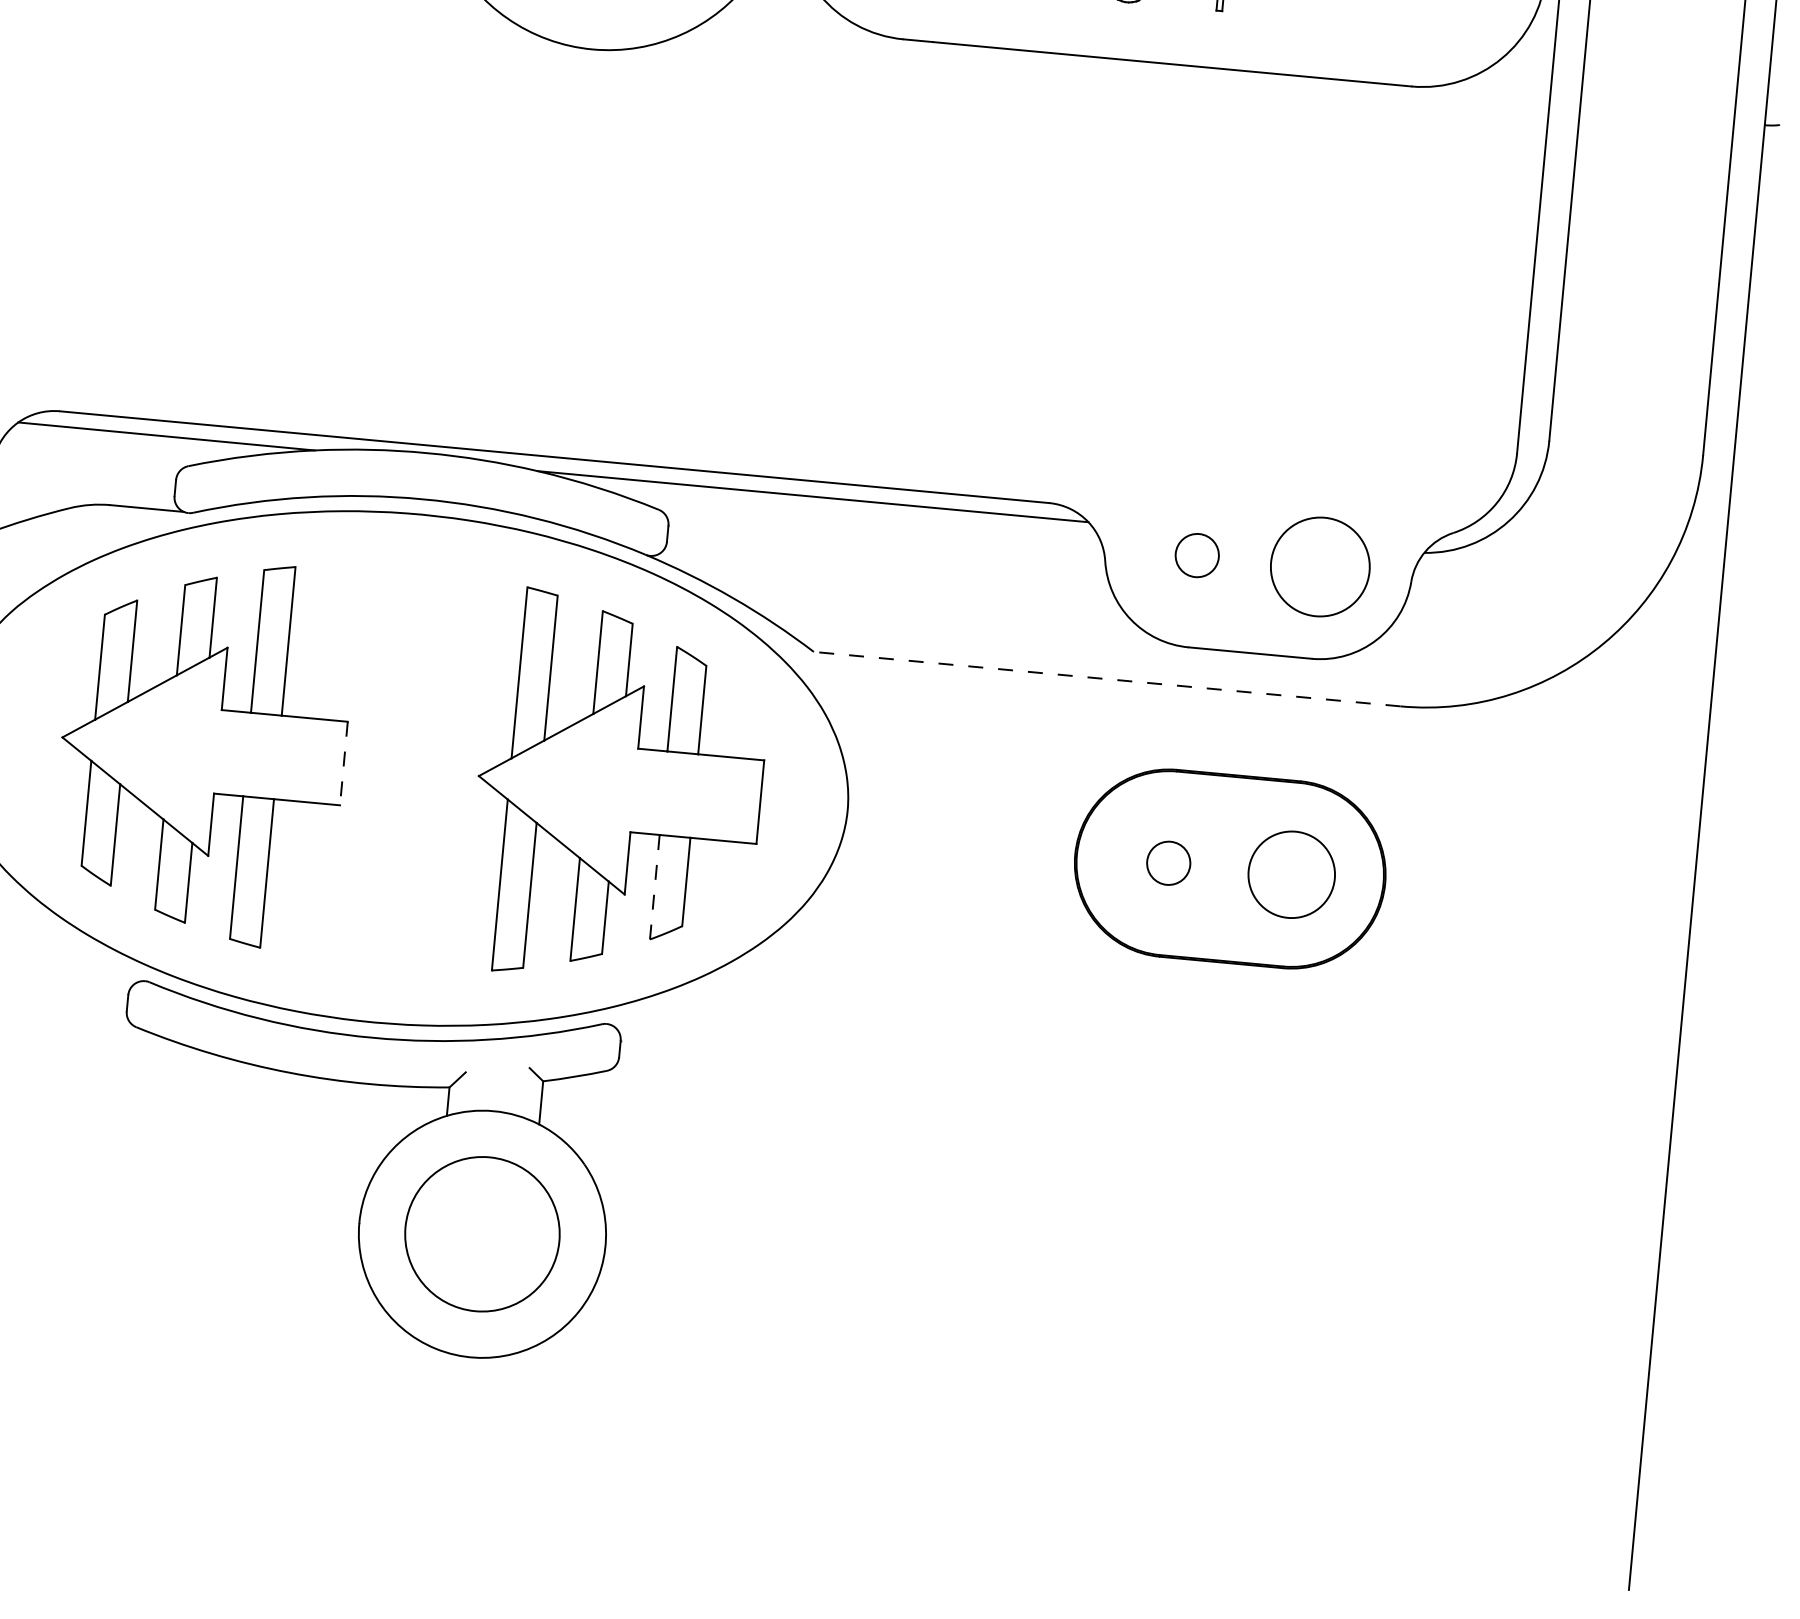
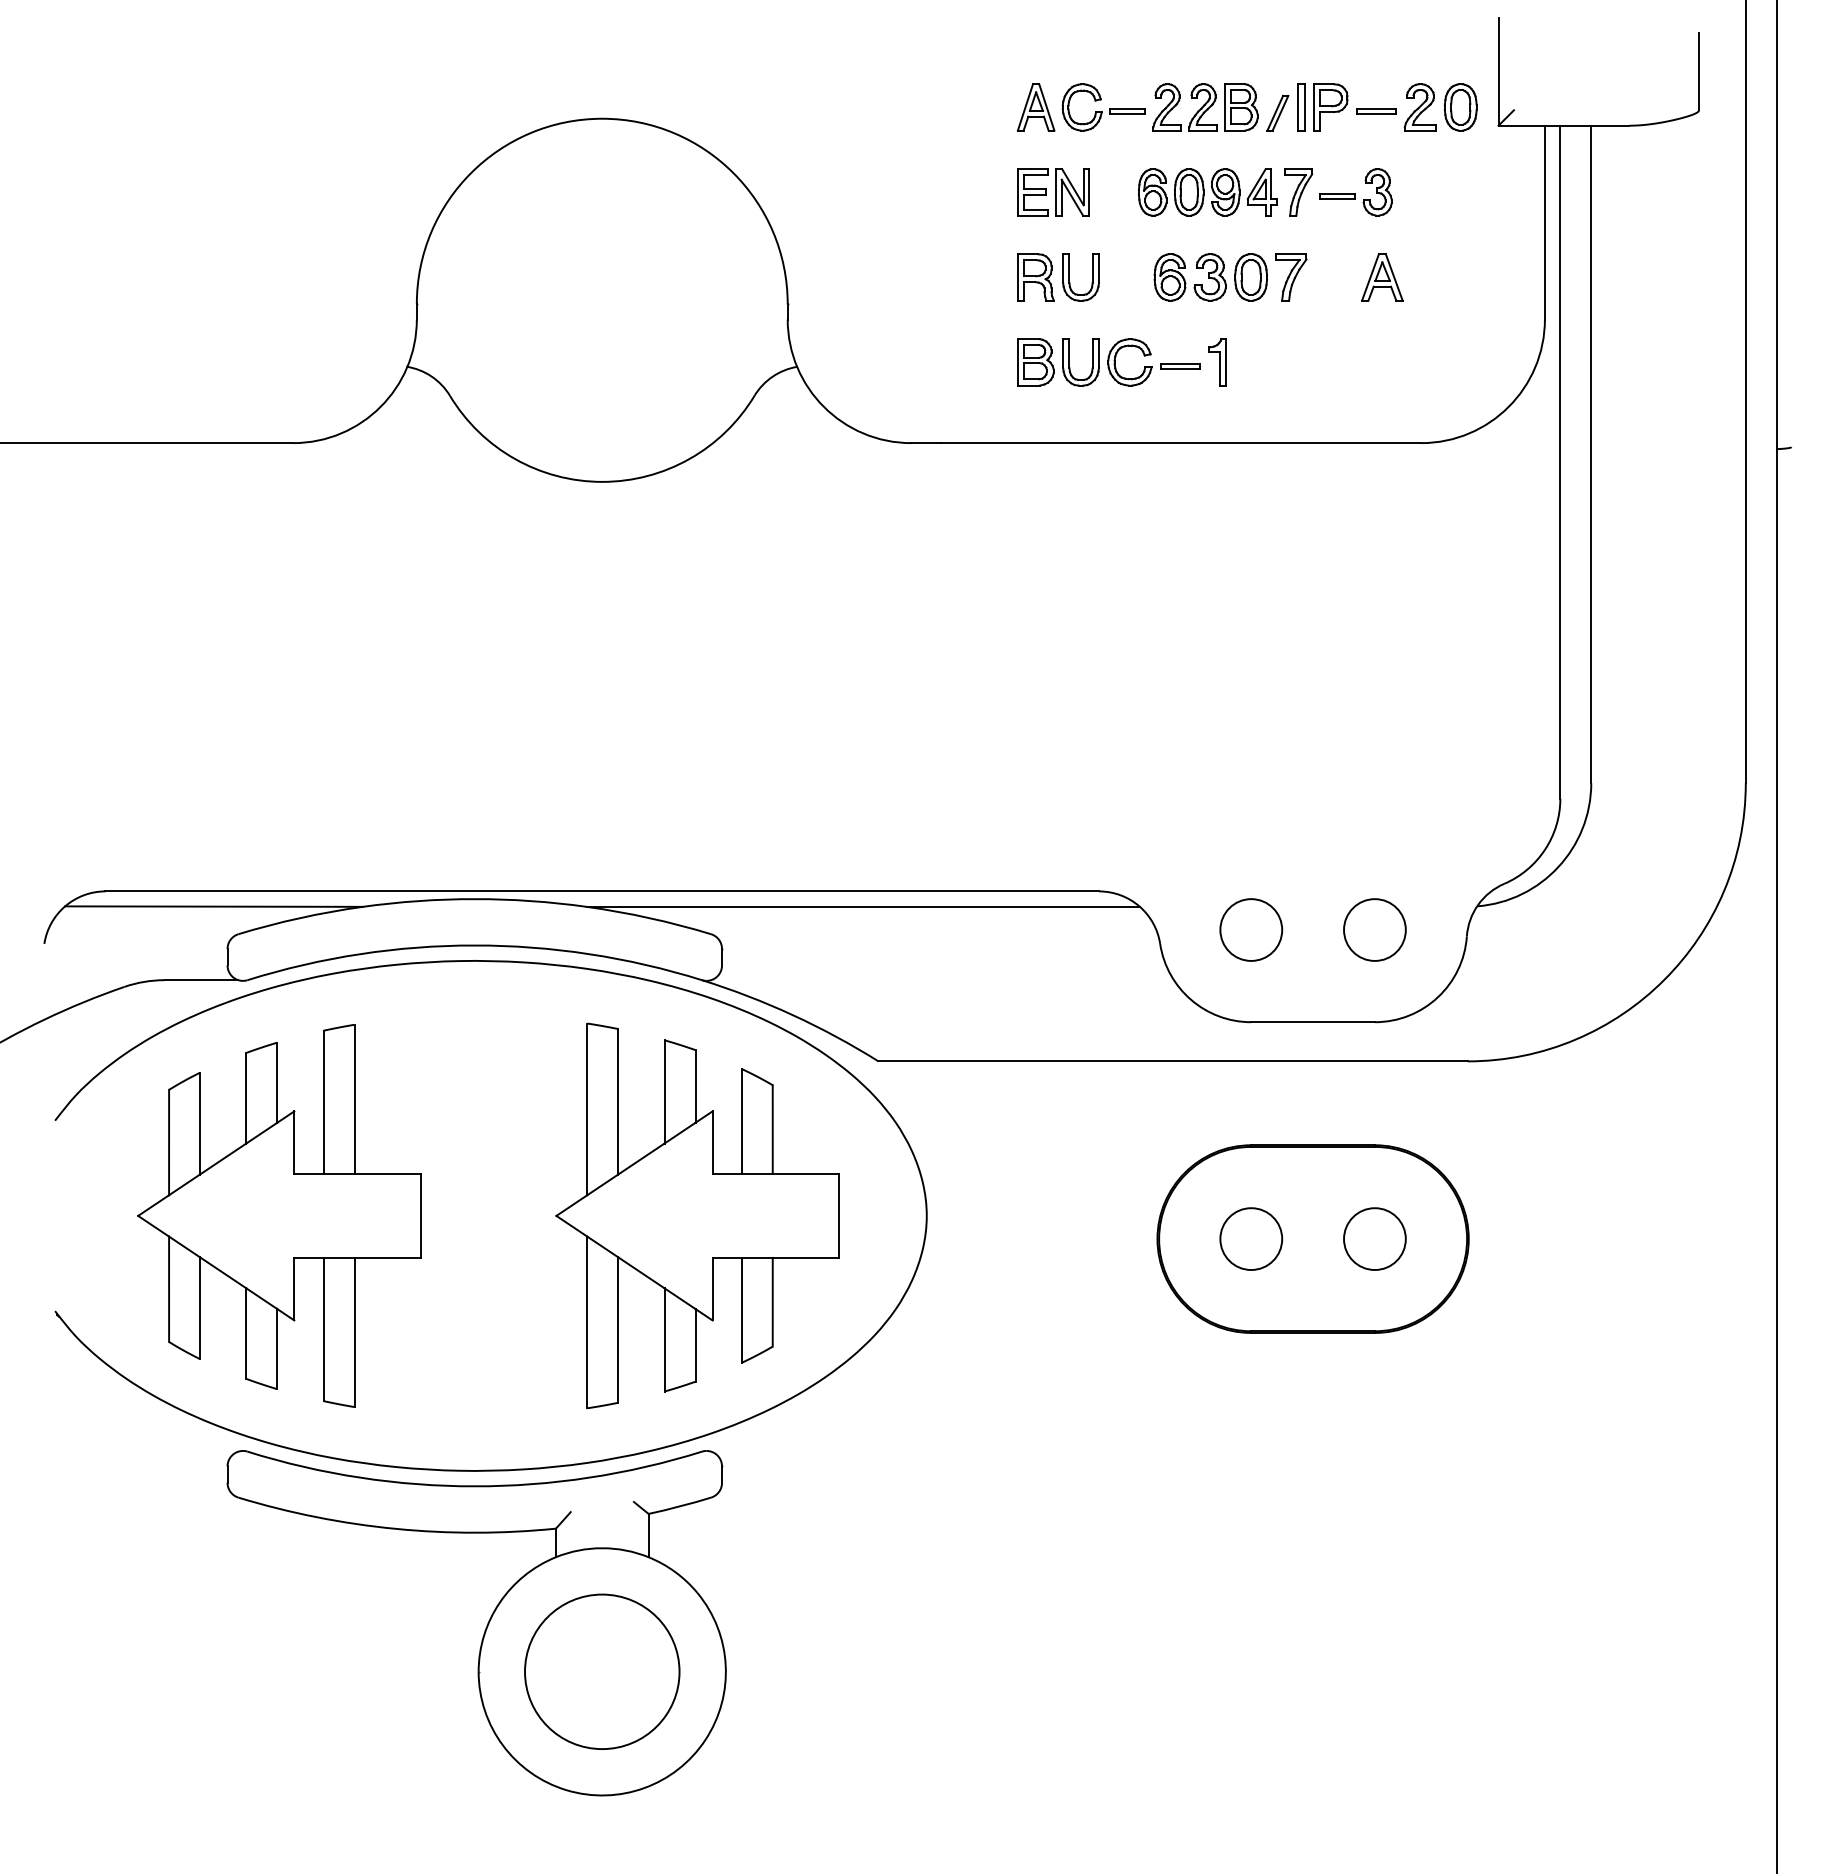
circle: (1197, 555) -> (1251, 929), size x1.43
circle: (1319, 566) -> (1374, 929), size x0.62
line: (1107, 679) -> (1173, 1061), dashed -> solid
line: (343, 763) -> (420, 1215), dashed -> solid
circle: (1168, 862) -> (1251, 1238), size x1.43
circle: (1291, 874) -> (1374, 1238), size x0.71
line: (654, 886) -> (741, 1309), dashed -> solid

